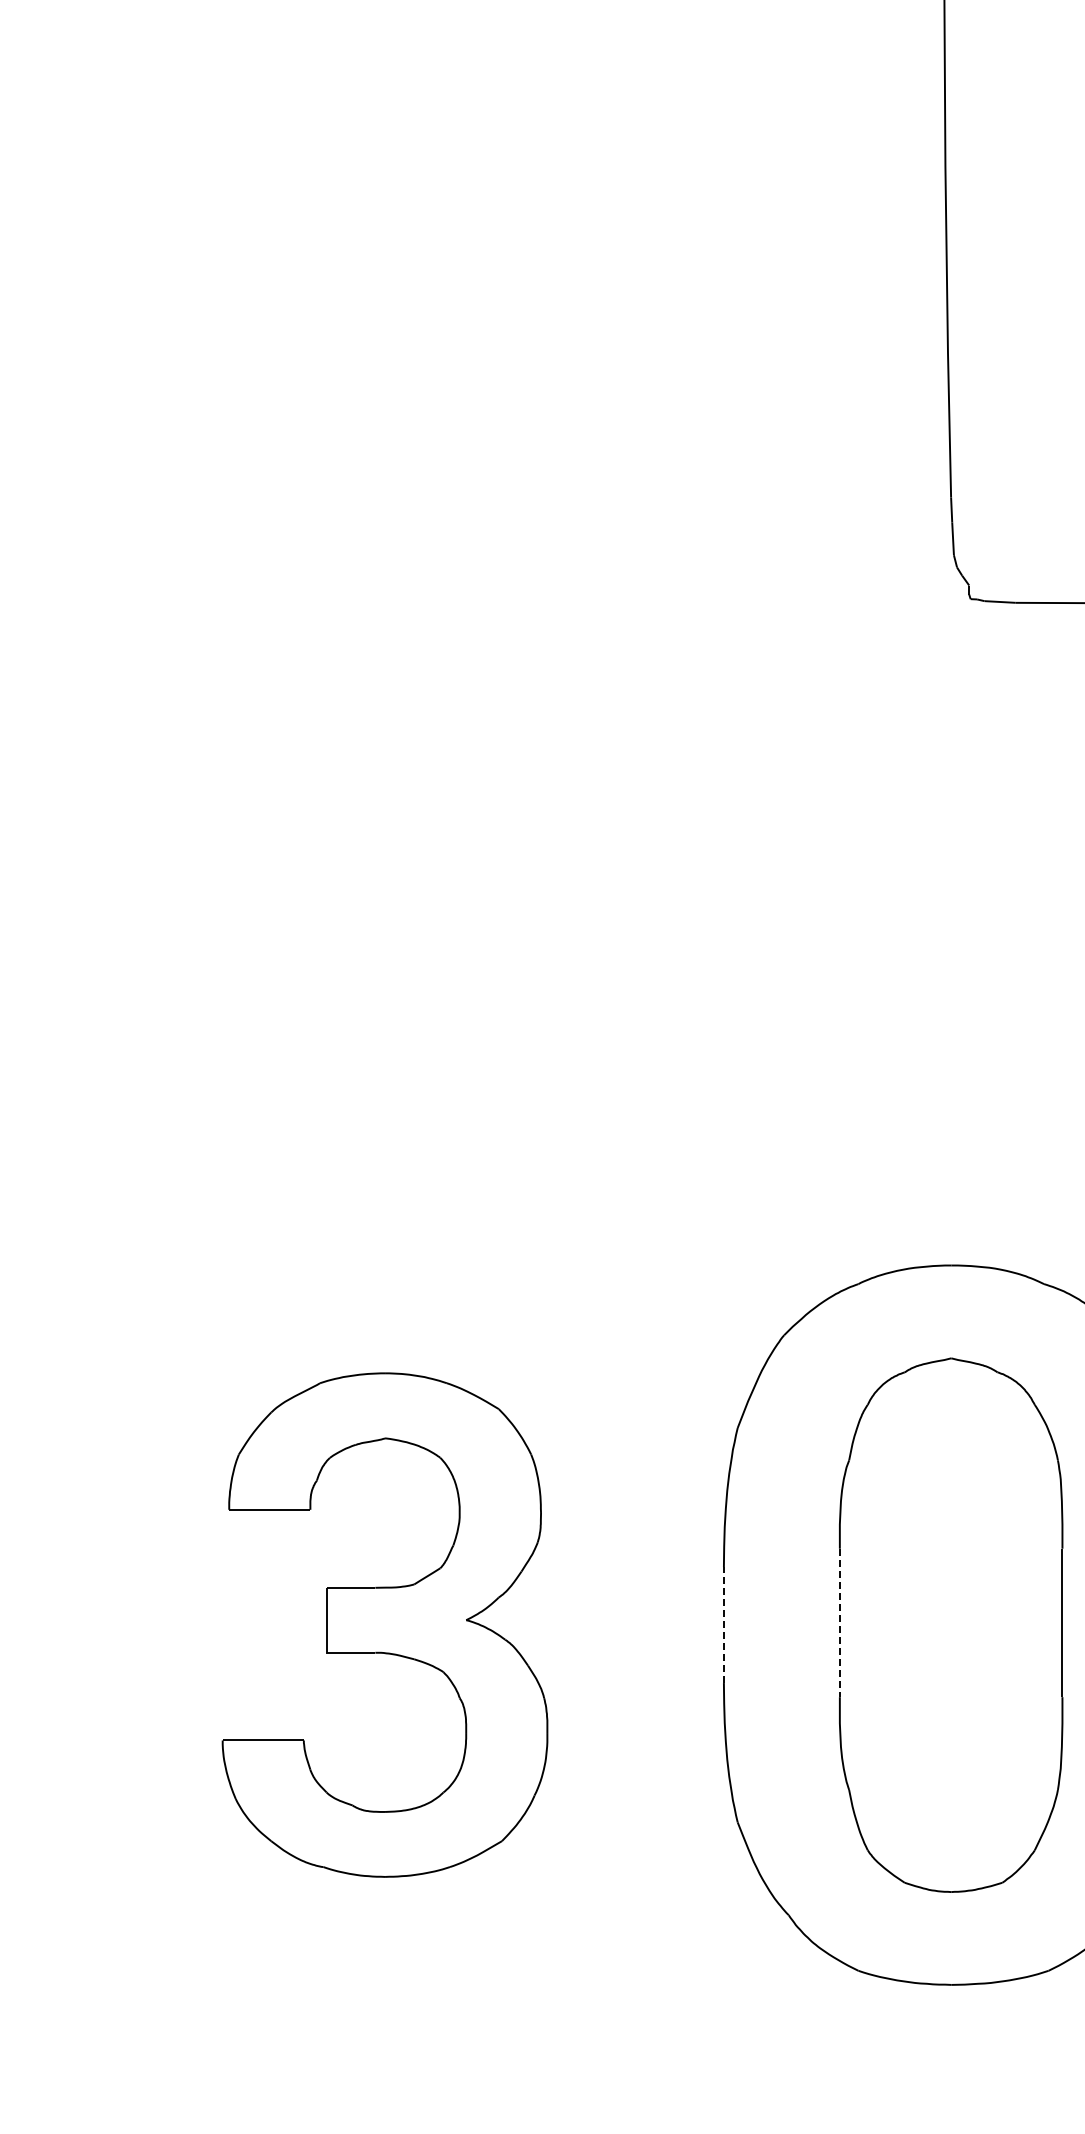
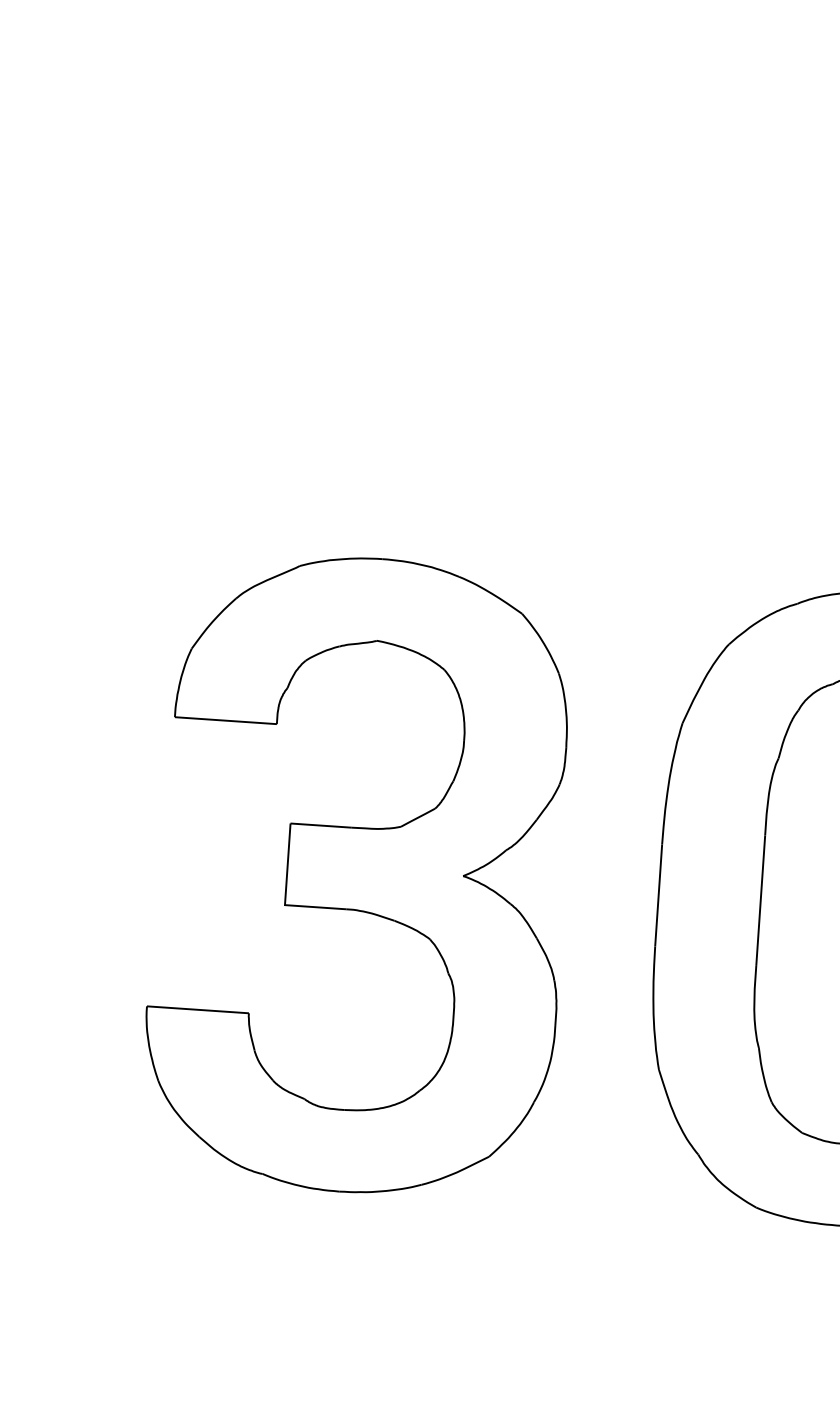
line: (839, 1623) -> (760, 901), dashed -> solid
part: (384, 1624) -> (360, 874), size x1.43
line: (723, 1625) -> (658, 895), dashed -> solid

